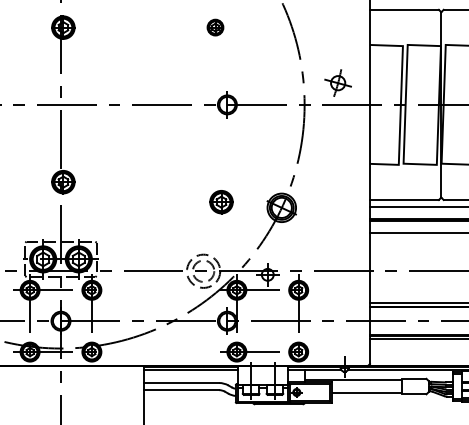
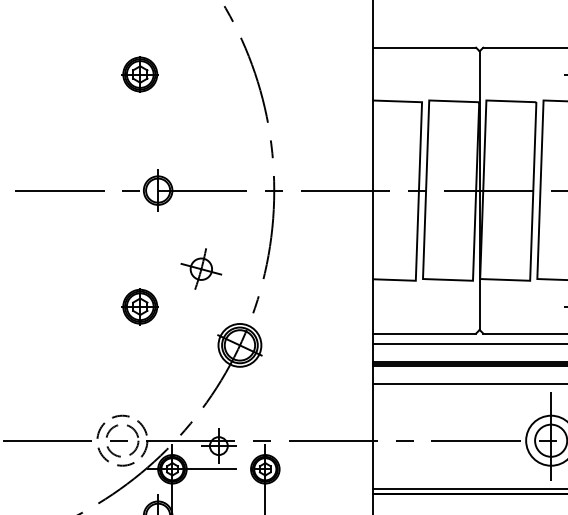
part: (215, 27) -> (140, 74), size x1.43
part: (337, 82) -> (200, 268), moved
part: (221, 202) -> (140, 307), moved

